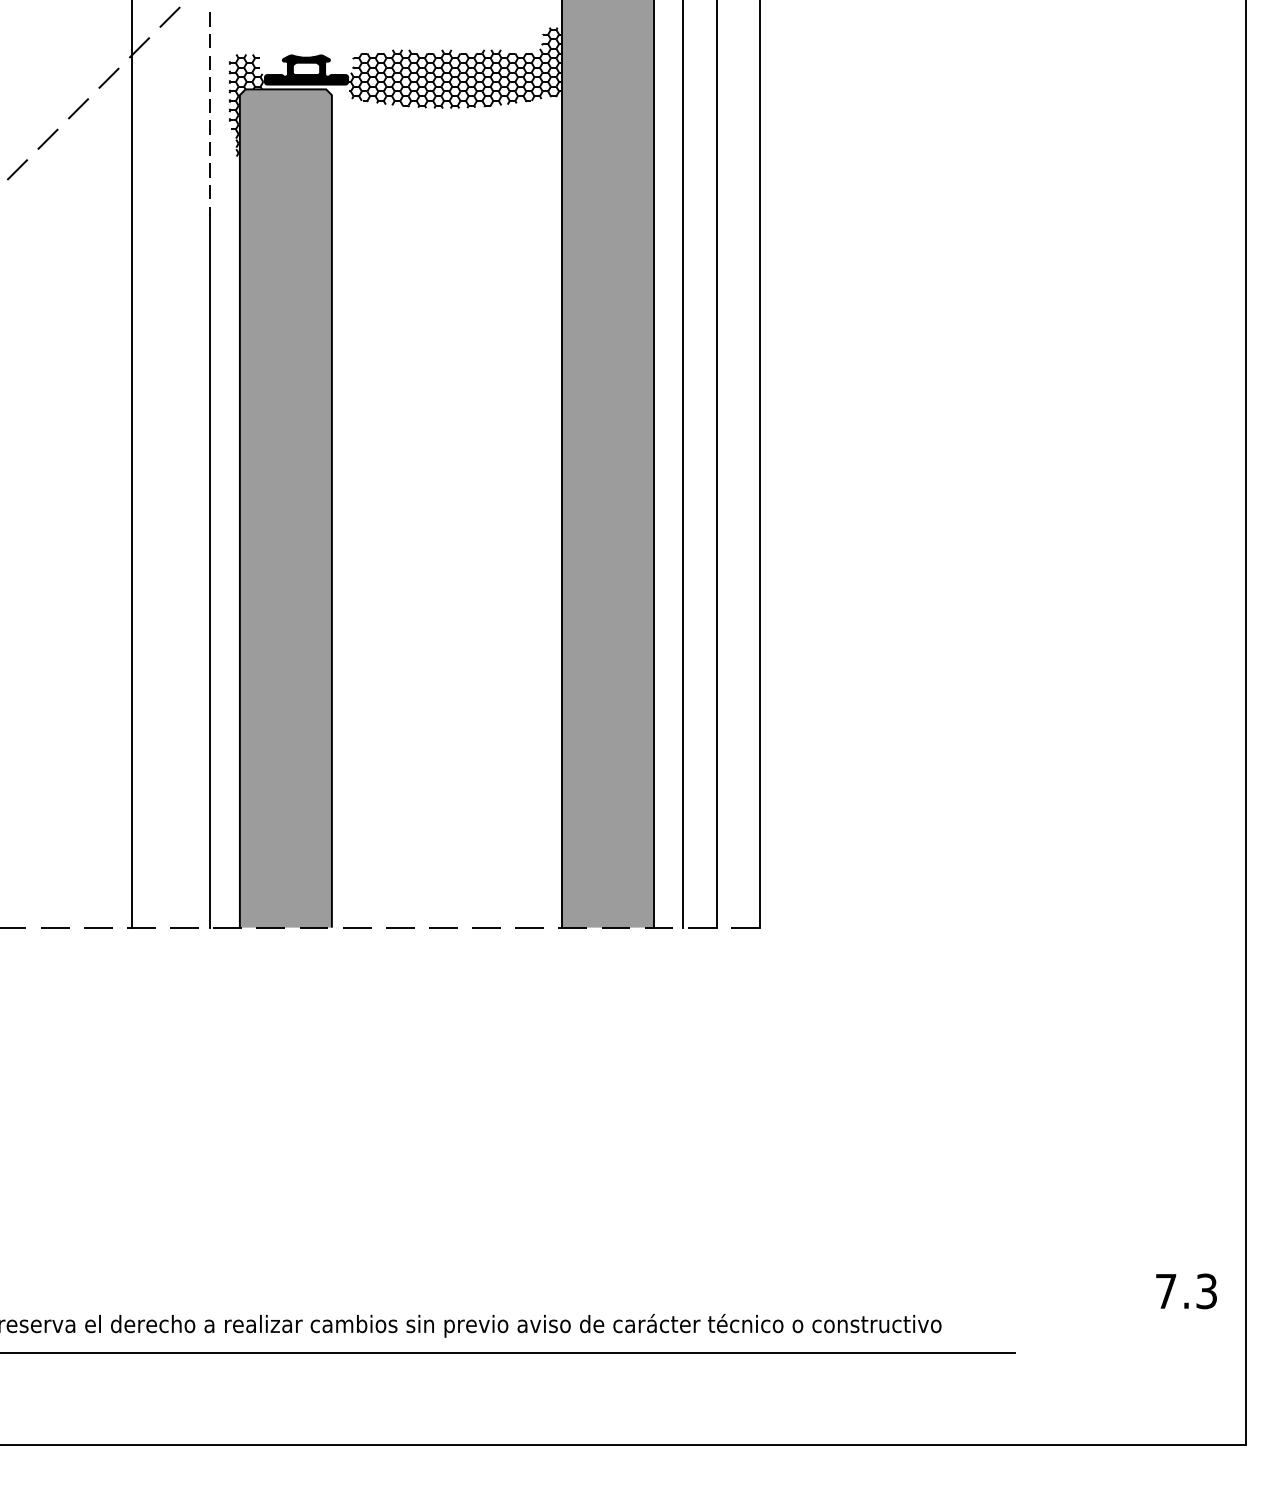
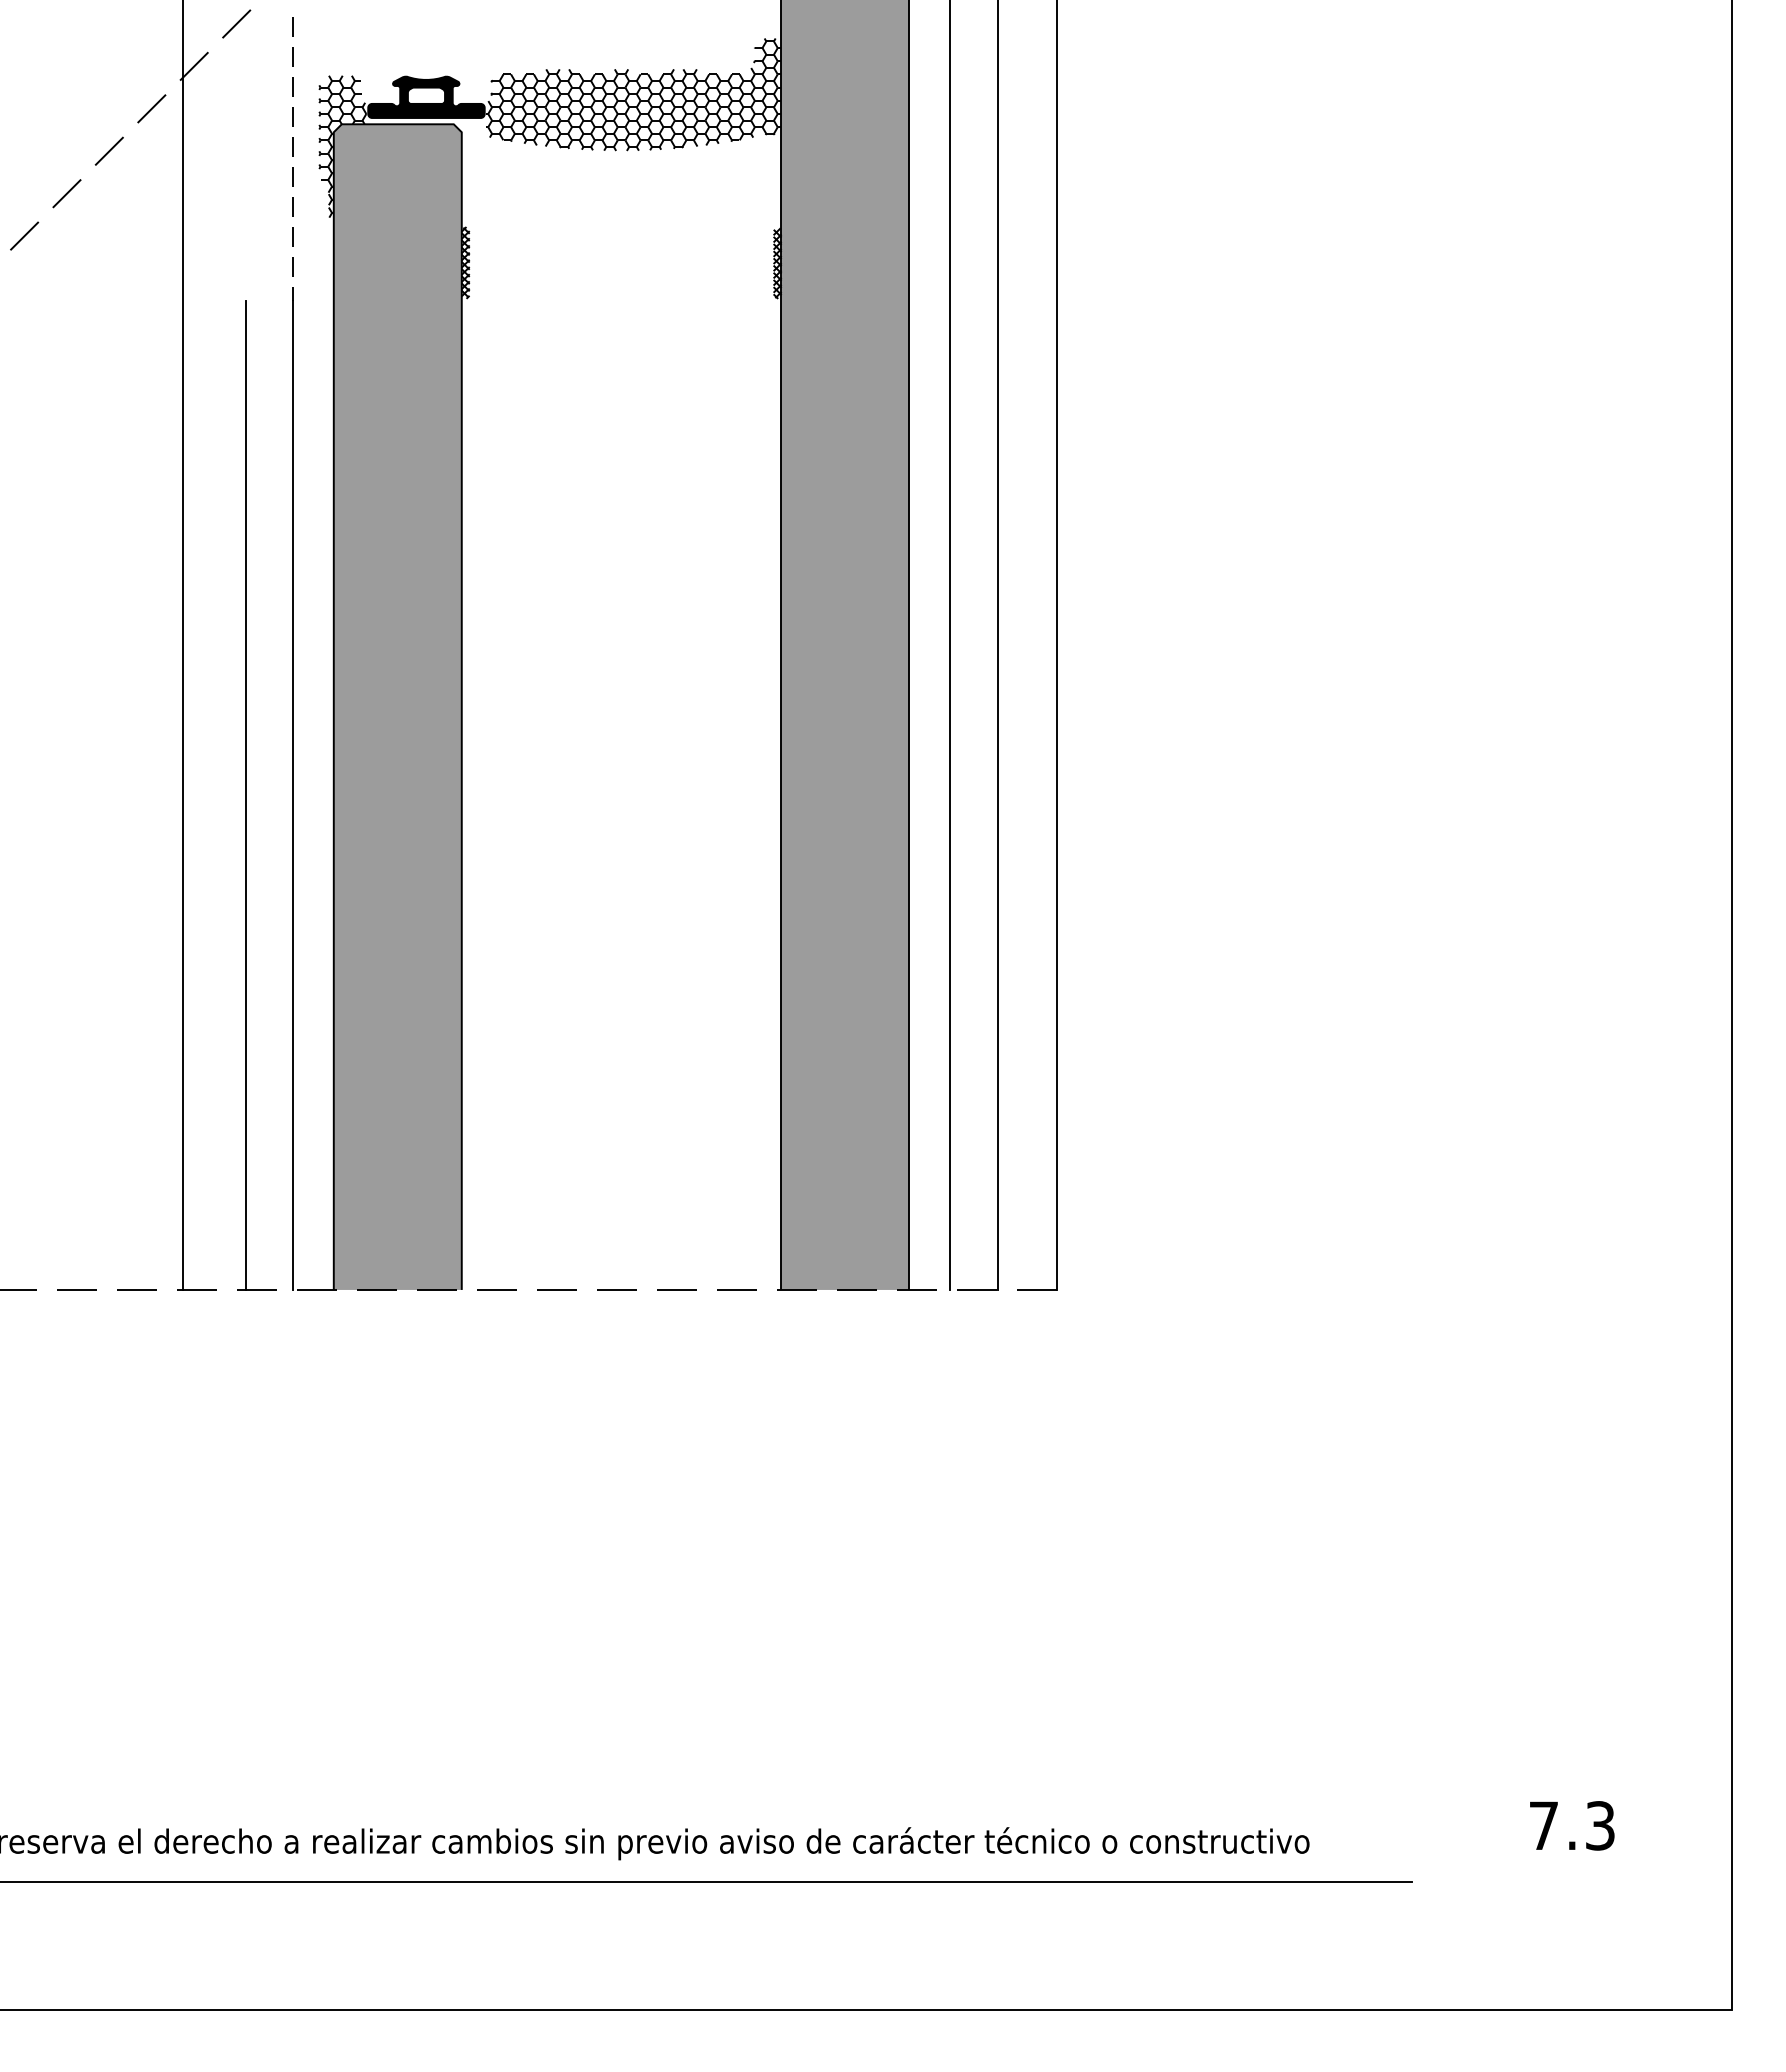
hatch: (334, 188) -> (465, 262), added
hatch: (558, 189) -> (777, 263), added
line: (176, 571) -> (245, 794), added
text: (1186, 1291) -> (1572, 1825), moved

